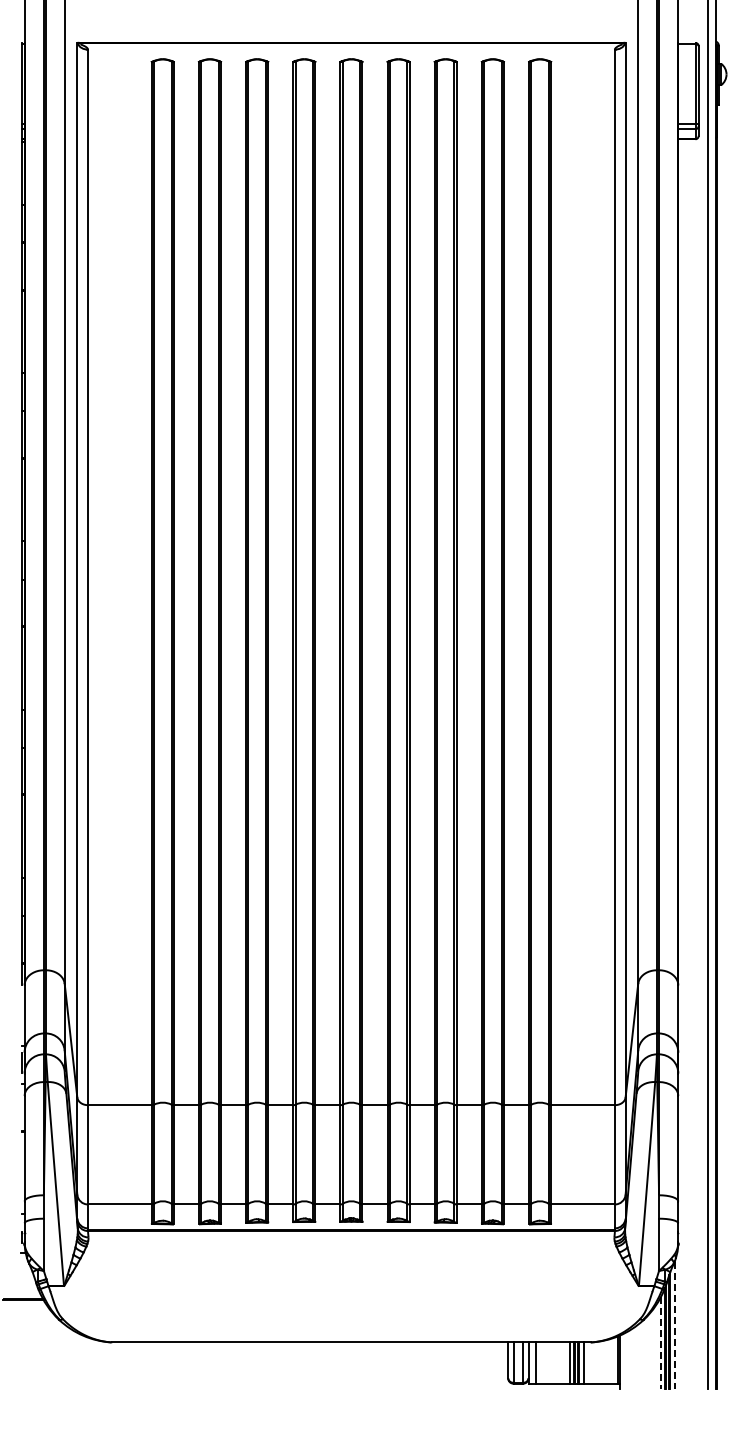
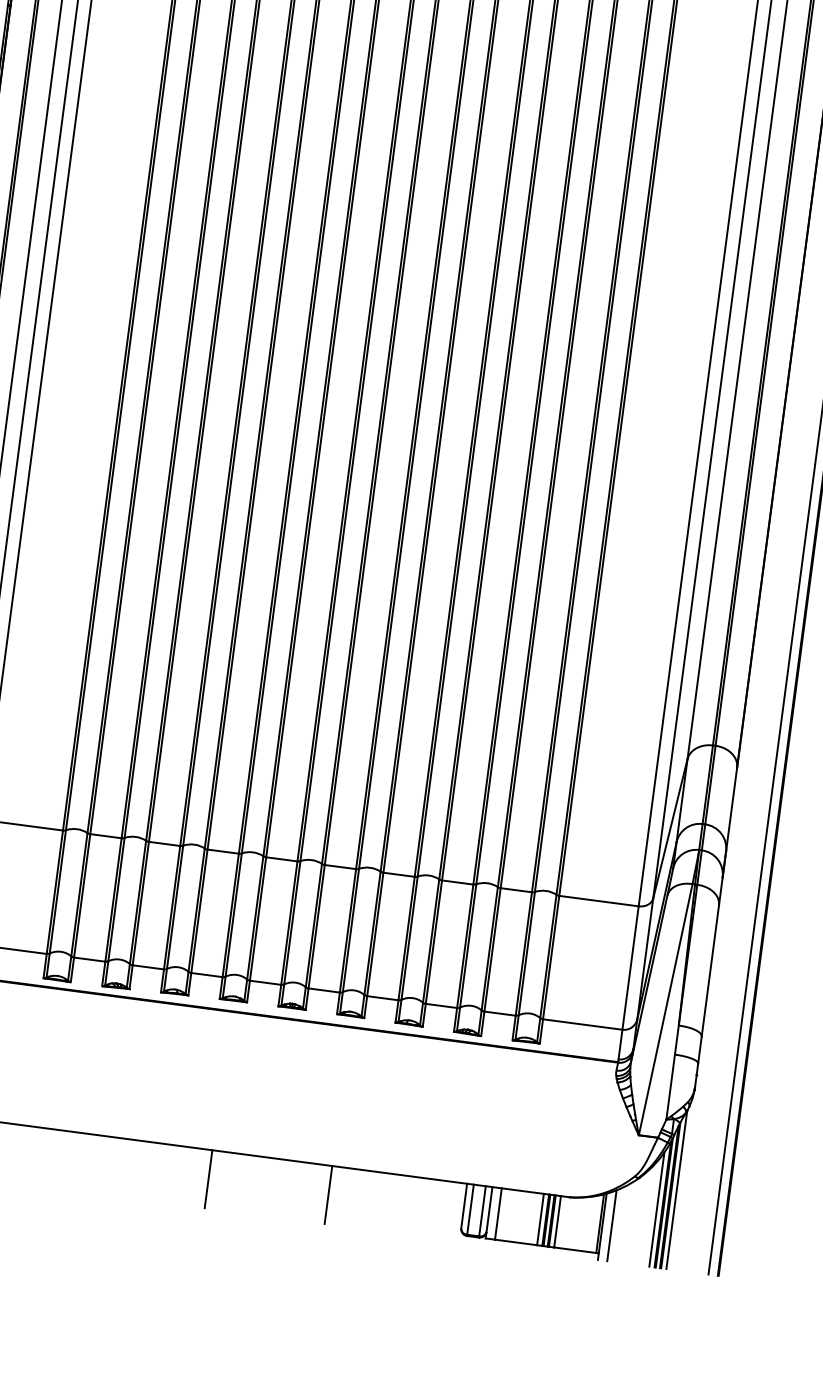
line: (674, 1325) -> (676, 1189), dashed -> solid
line: (660, 1343) -> (656, 1210), dashed -> solid
line: (627, 1360) -> (612, 1225), added
line: (303, 1365) -> (208, 1178), added
line: (399, 1365) -> (328, 1194), added

